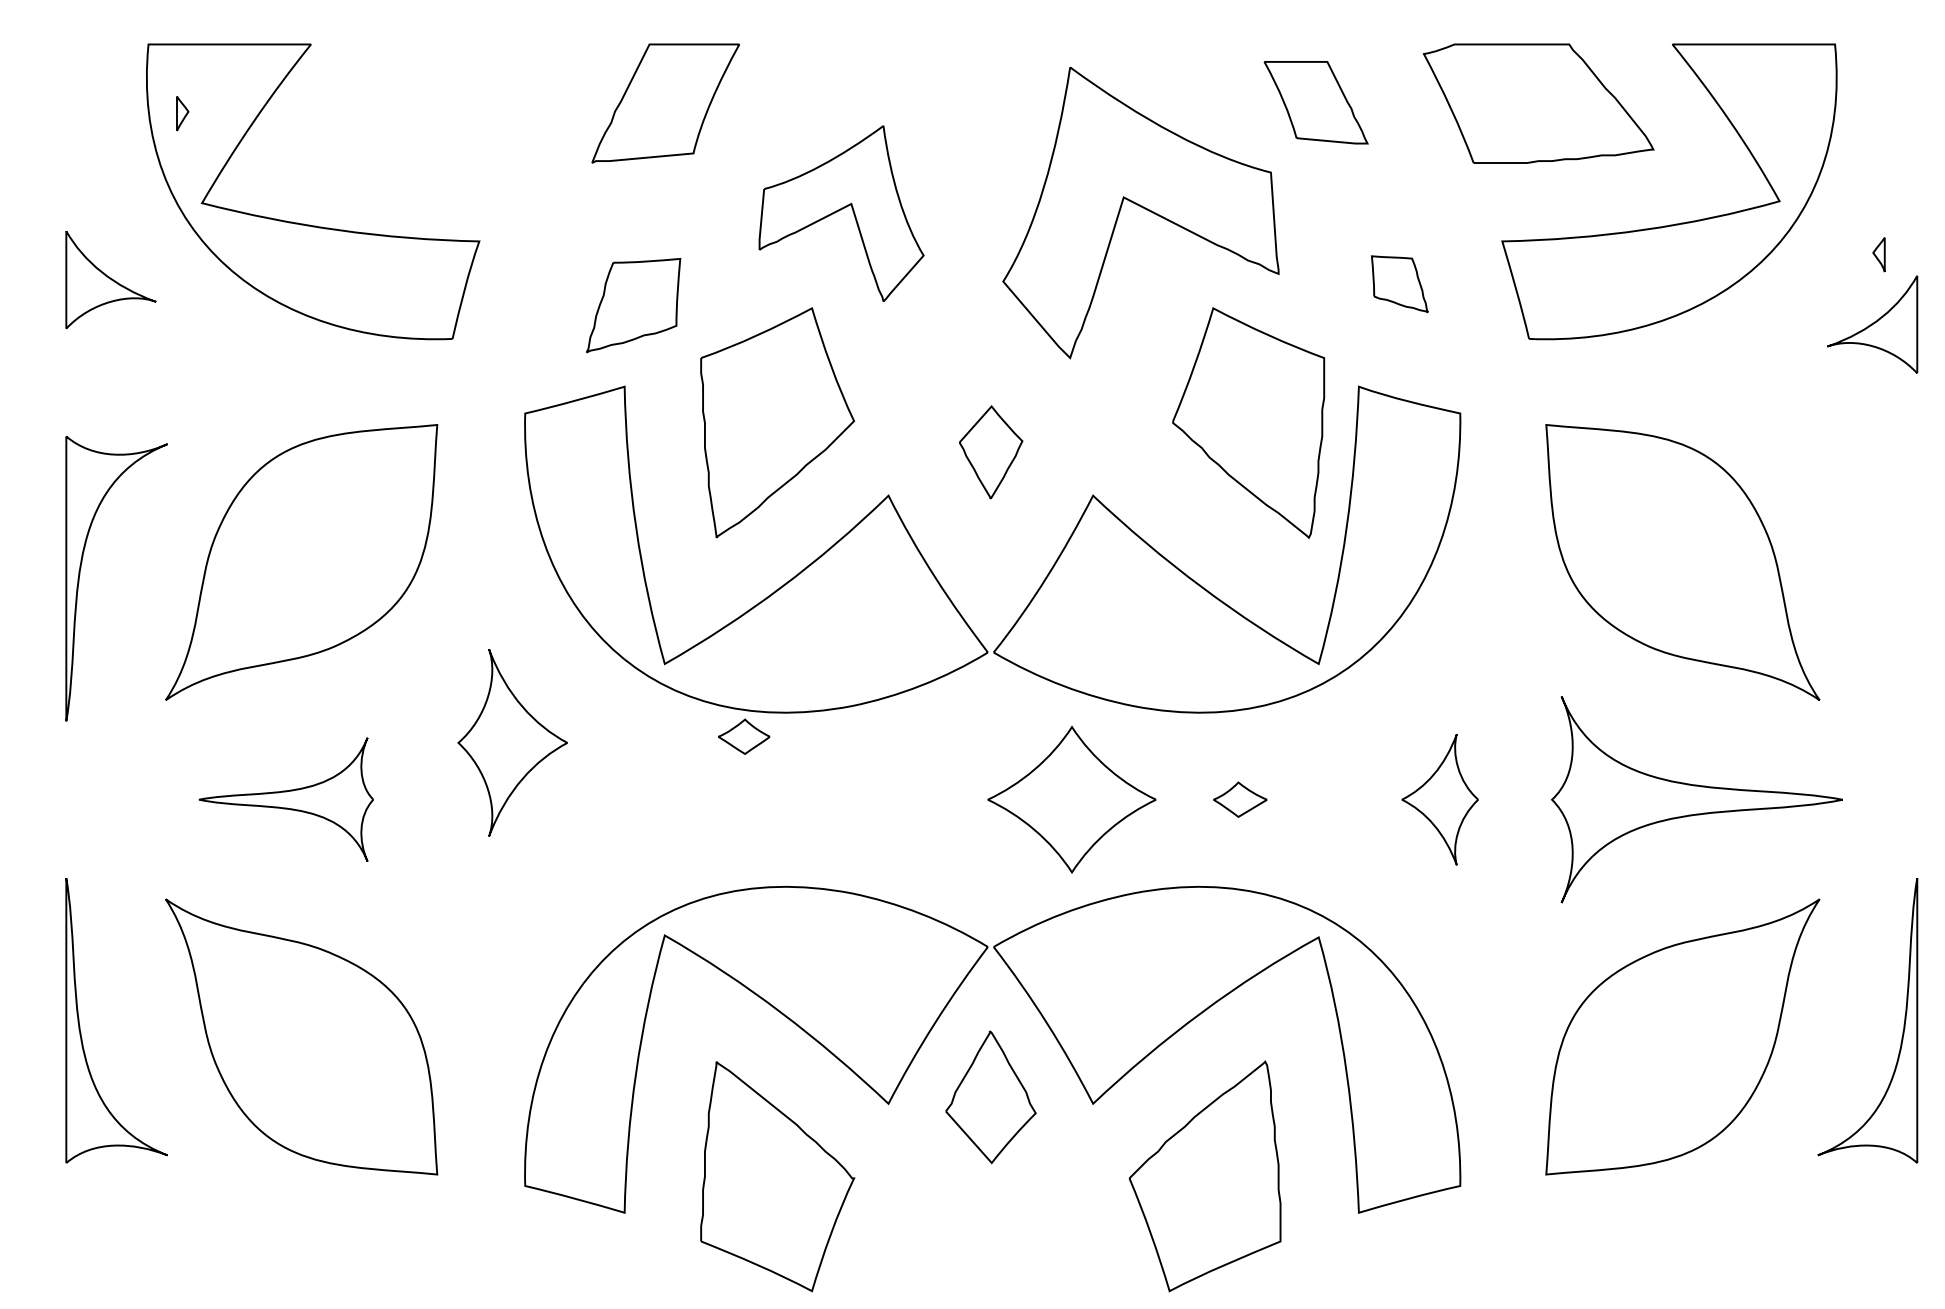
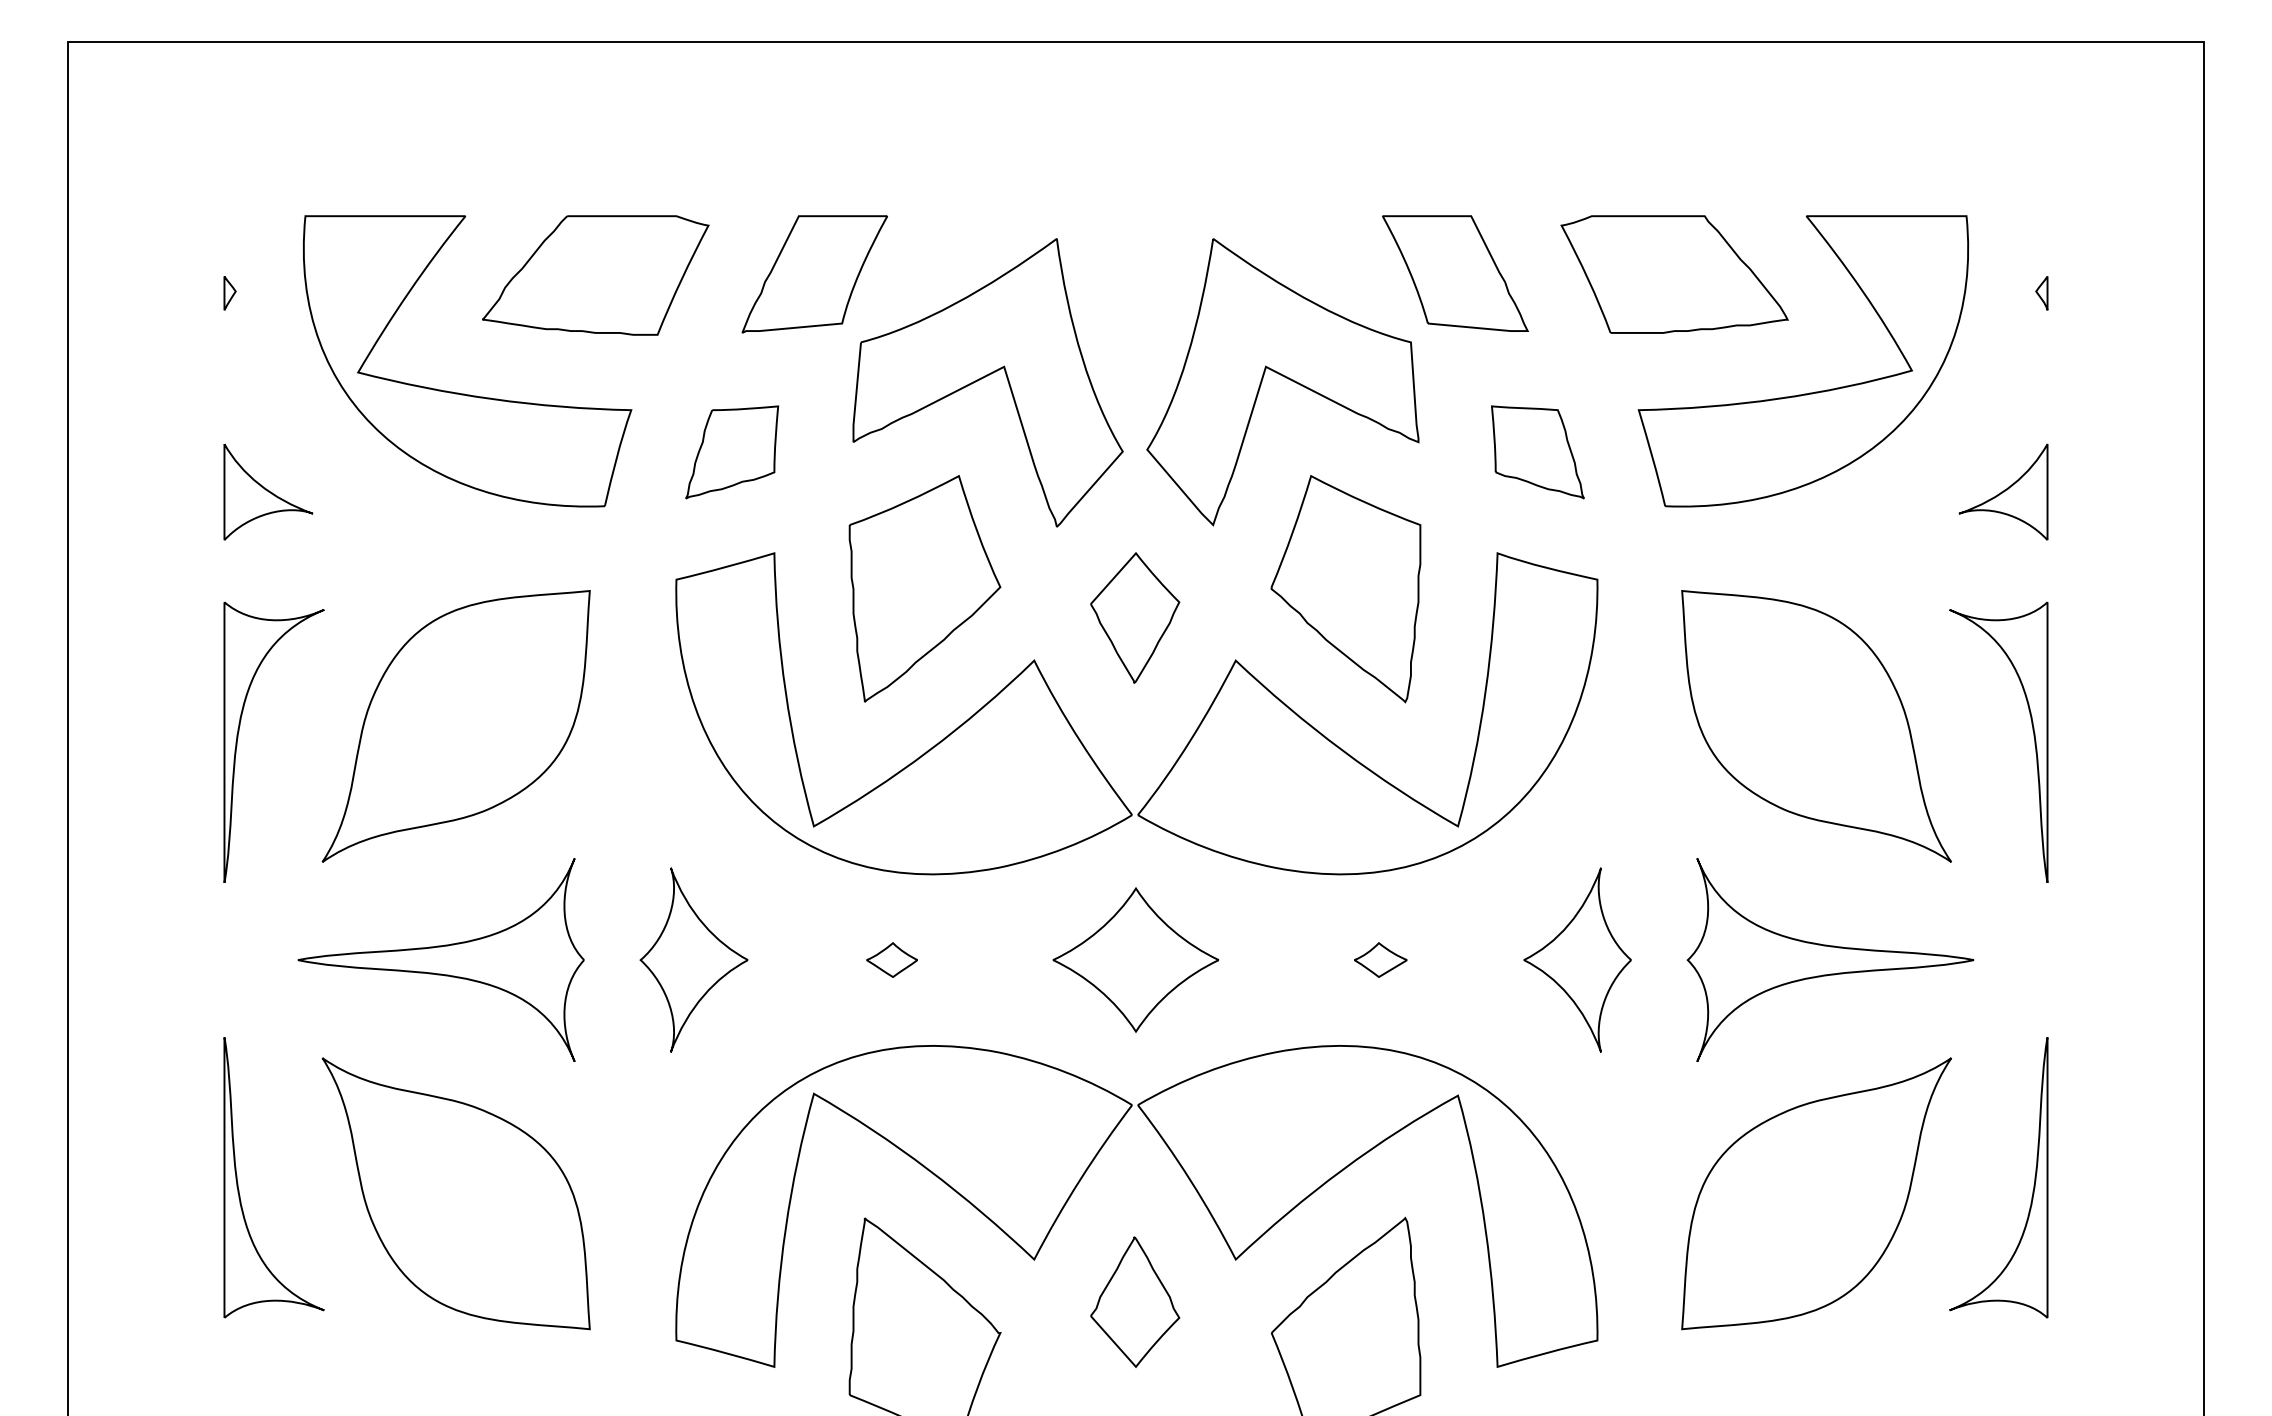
part: (1316, 102) -> (1455, 273), size x1.43
part: (443, 104) -> (595, 275), added
part: (182, 113) -> (229, 293), moved
part: (841, 213) -> (987, 382), size x1.67
part: (1878, 254) -> (2041, 293), moved
part: (111, 279) -> (268, 491), moved
part: (1399, 284) -> (1537, 452), size x1.67
part: (633, 305) -> (732, 452), moved
part: (1248, 423) -> (1345, 589), moved
part: (991, 451) -> (1135, 617), size x1.43
part: (1903, 572) -> (2033, 736), added
part: (743, 736) -> (891, 959), moved
part: (512, 742) -> (693, 959), moved
part: (285, 799) -> (440, 959), size x1.67
part: (1071, 799) -> (1135, 959), moved
part: (1440, 799) -> (1577, 959), size x1.43
part: (991, 1096) -> (1135, 1301), moved

